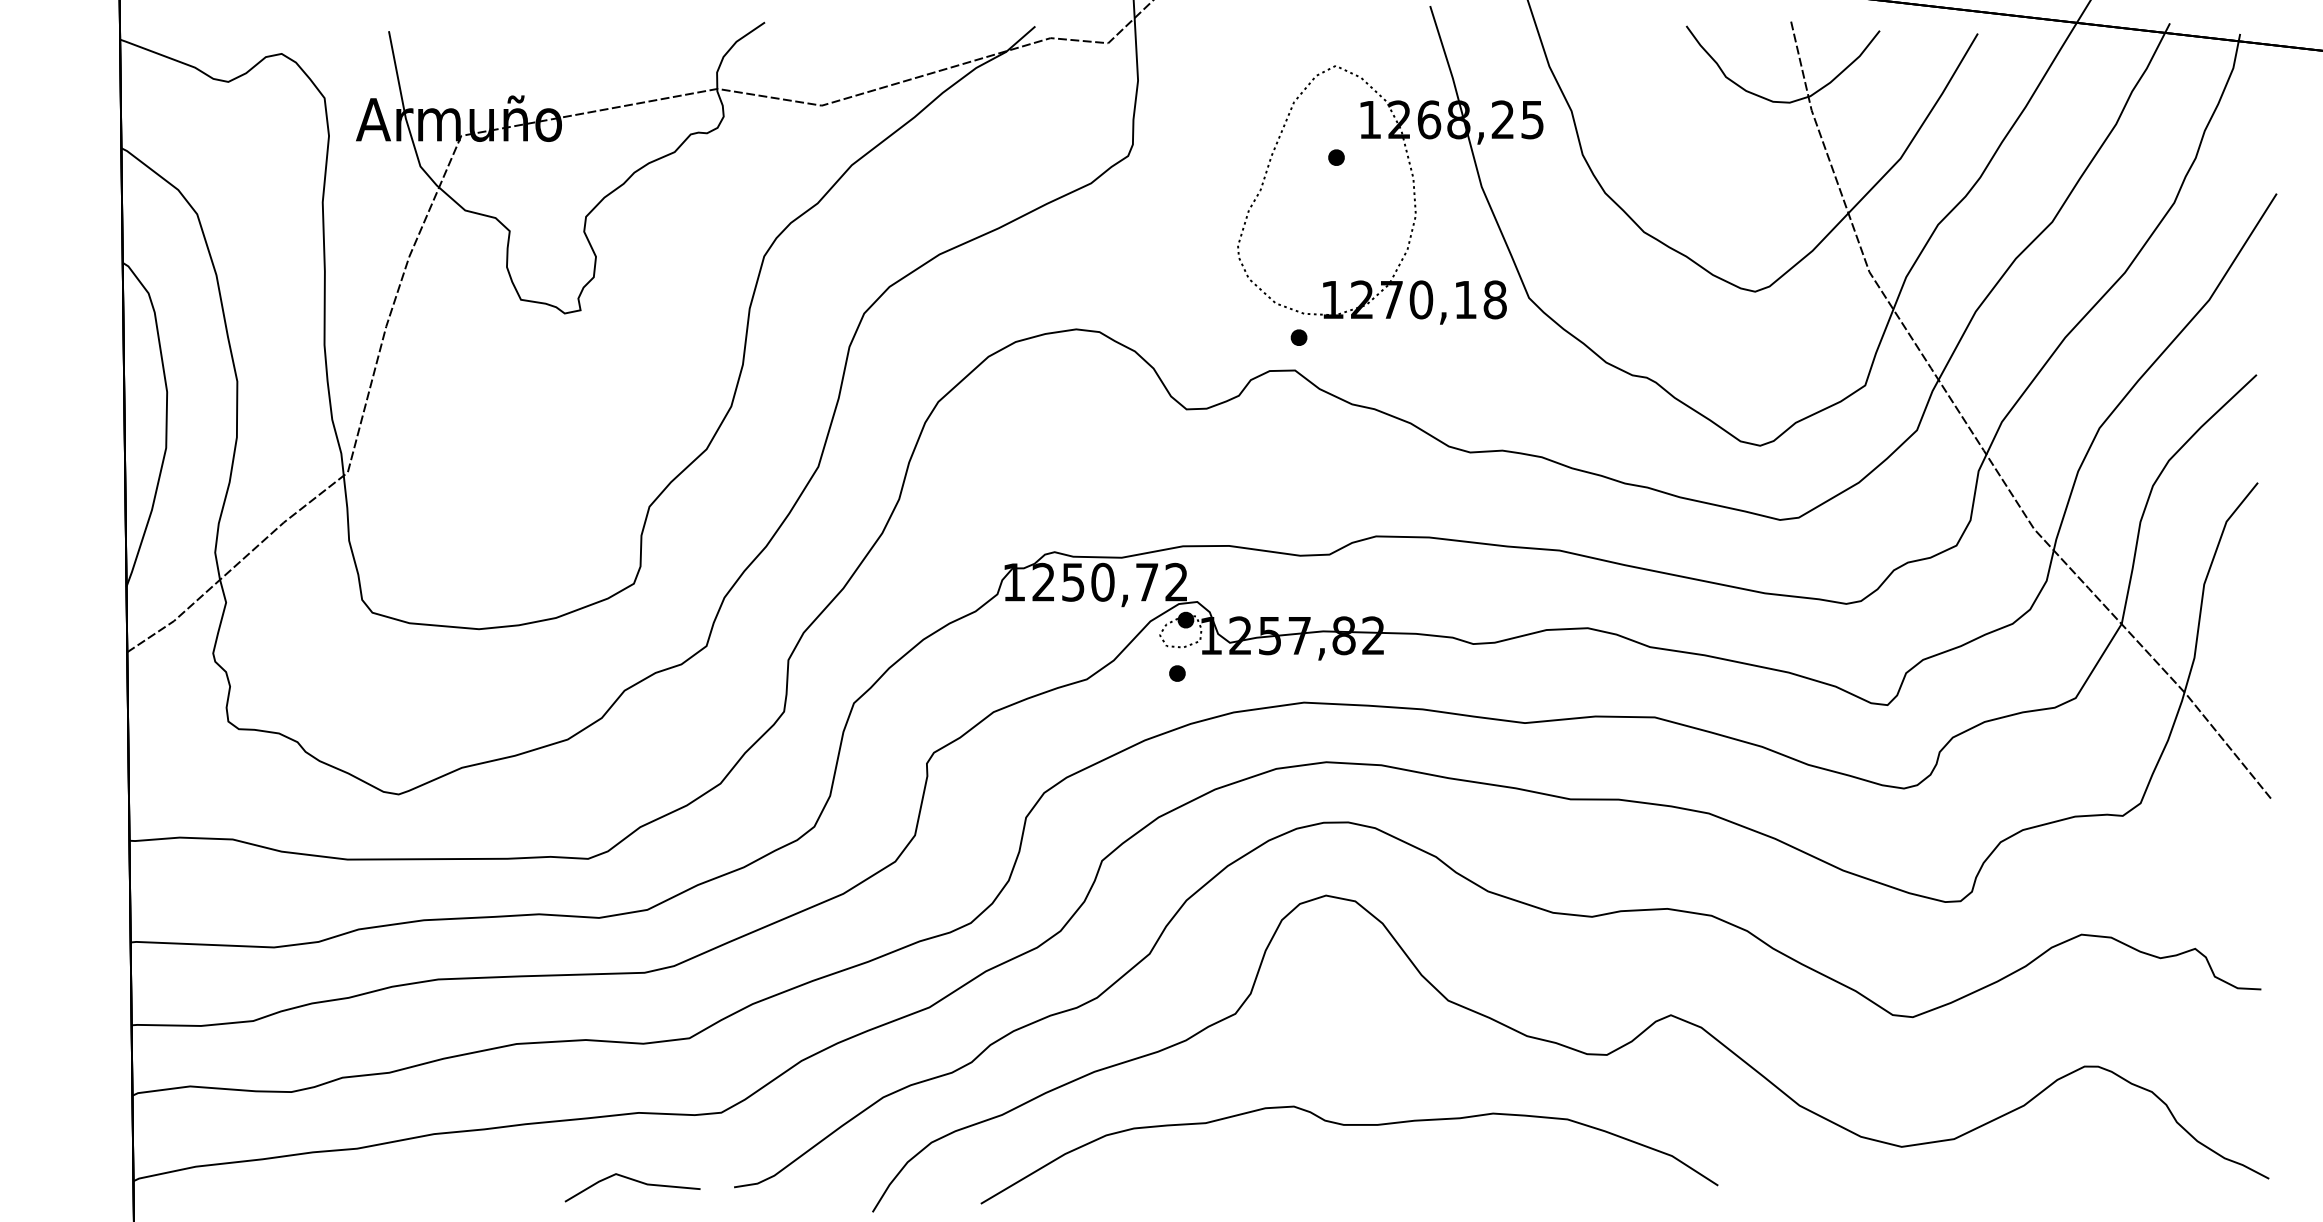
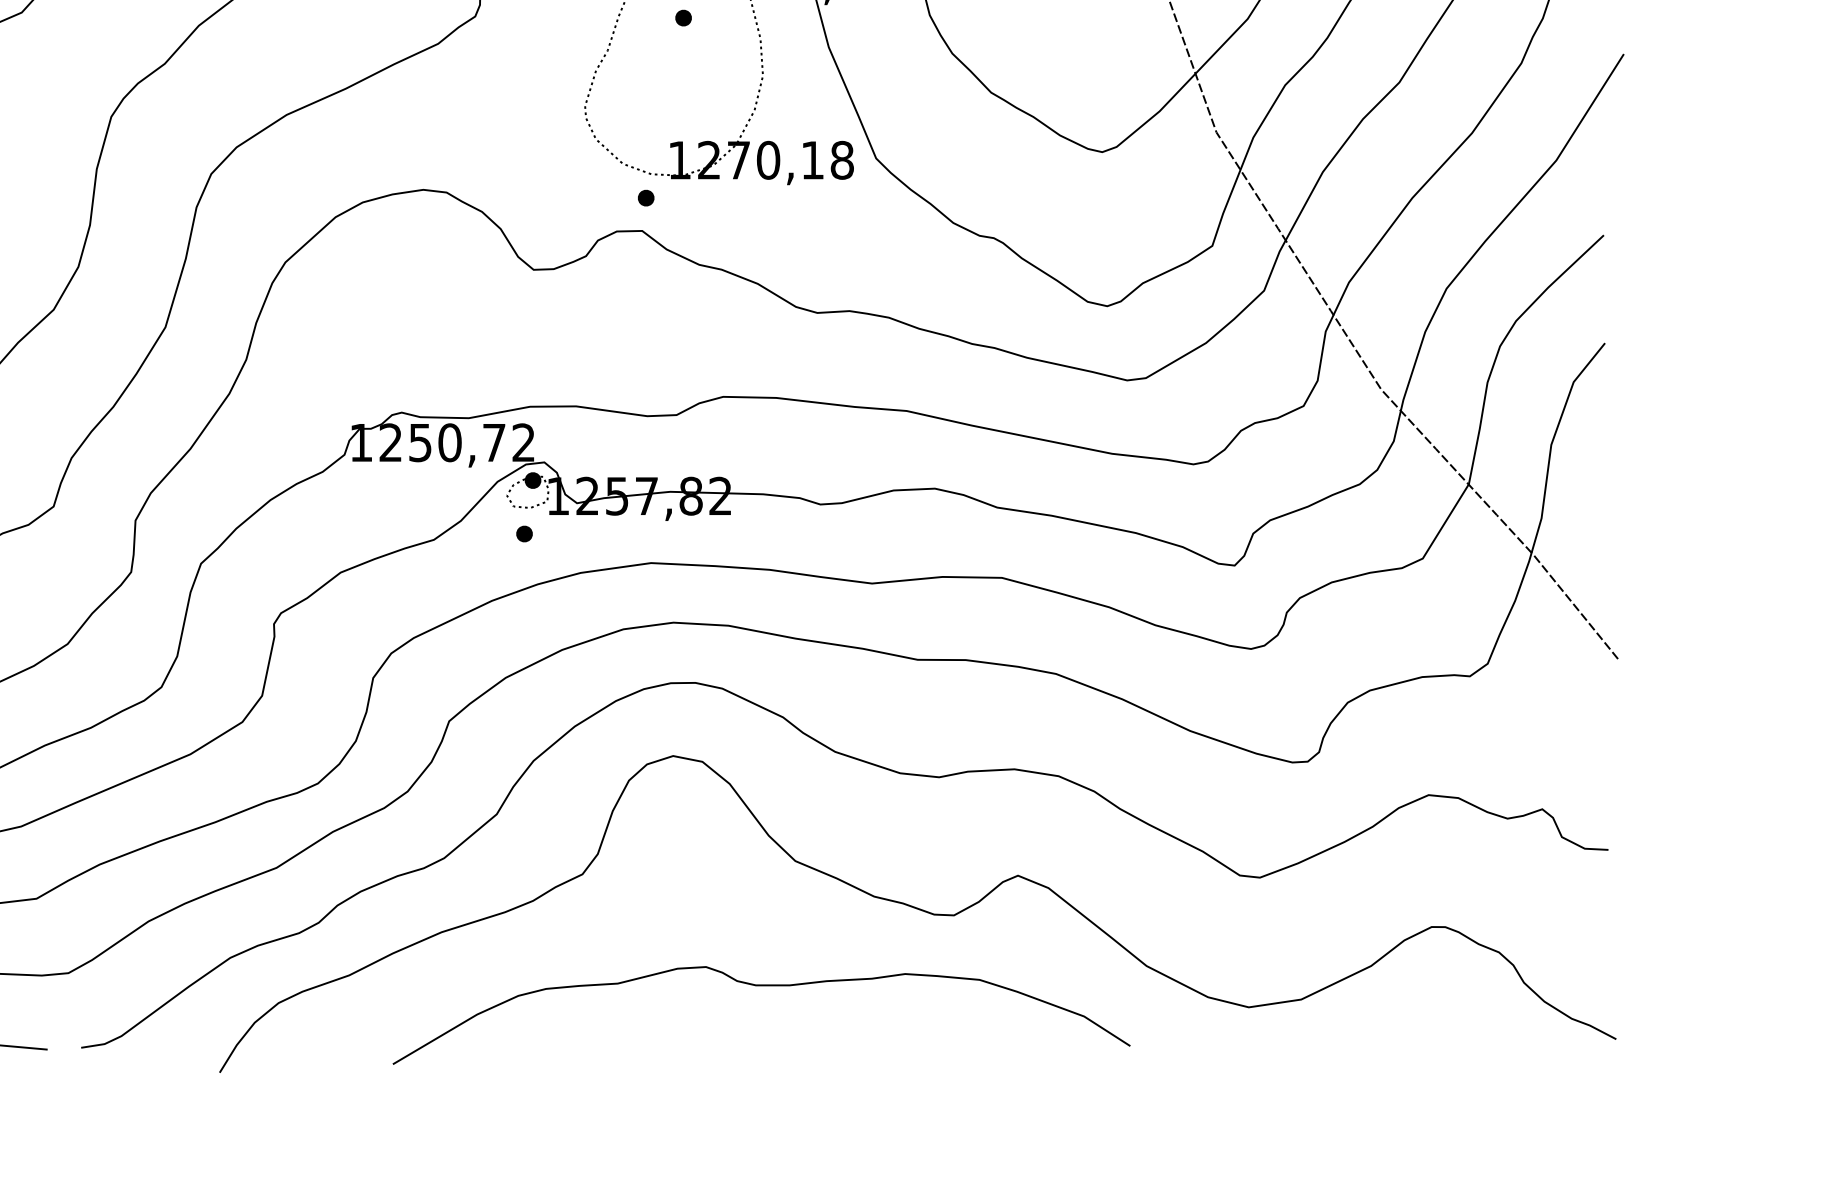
curve: (1349, 1125) -> (761, 985), moved

